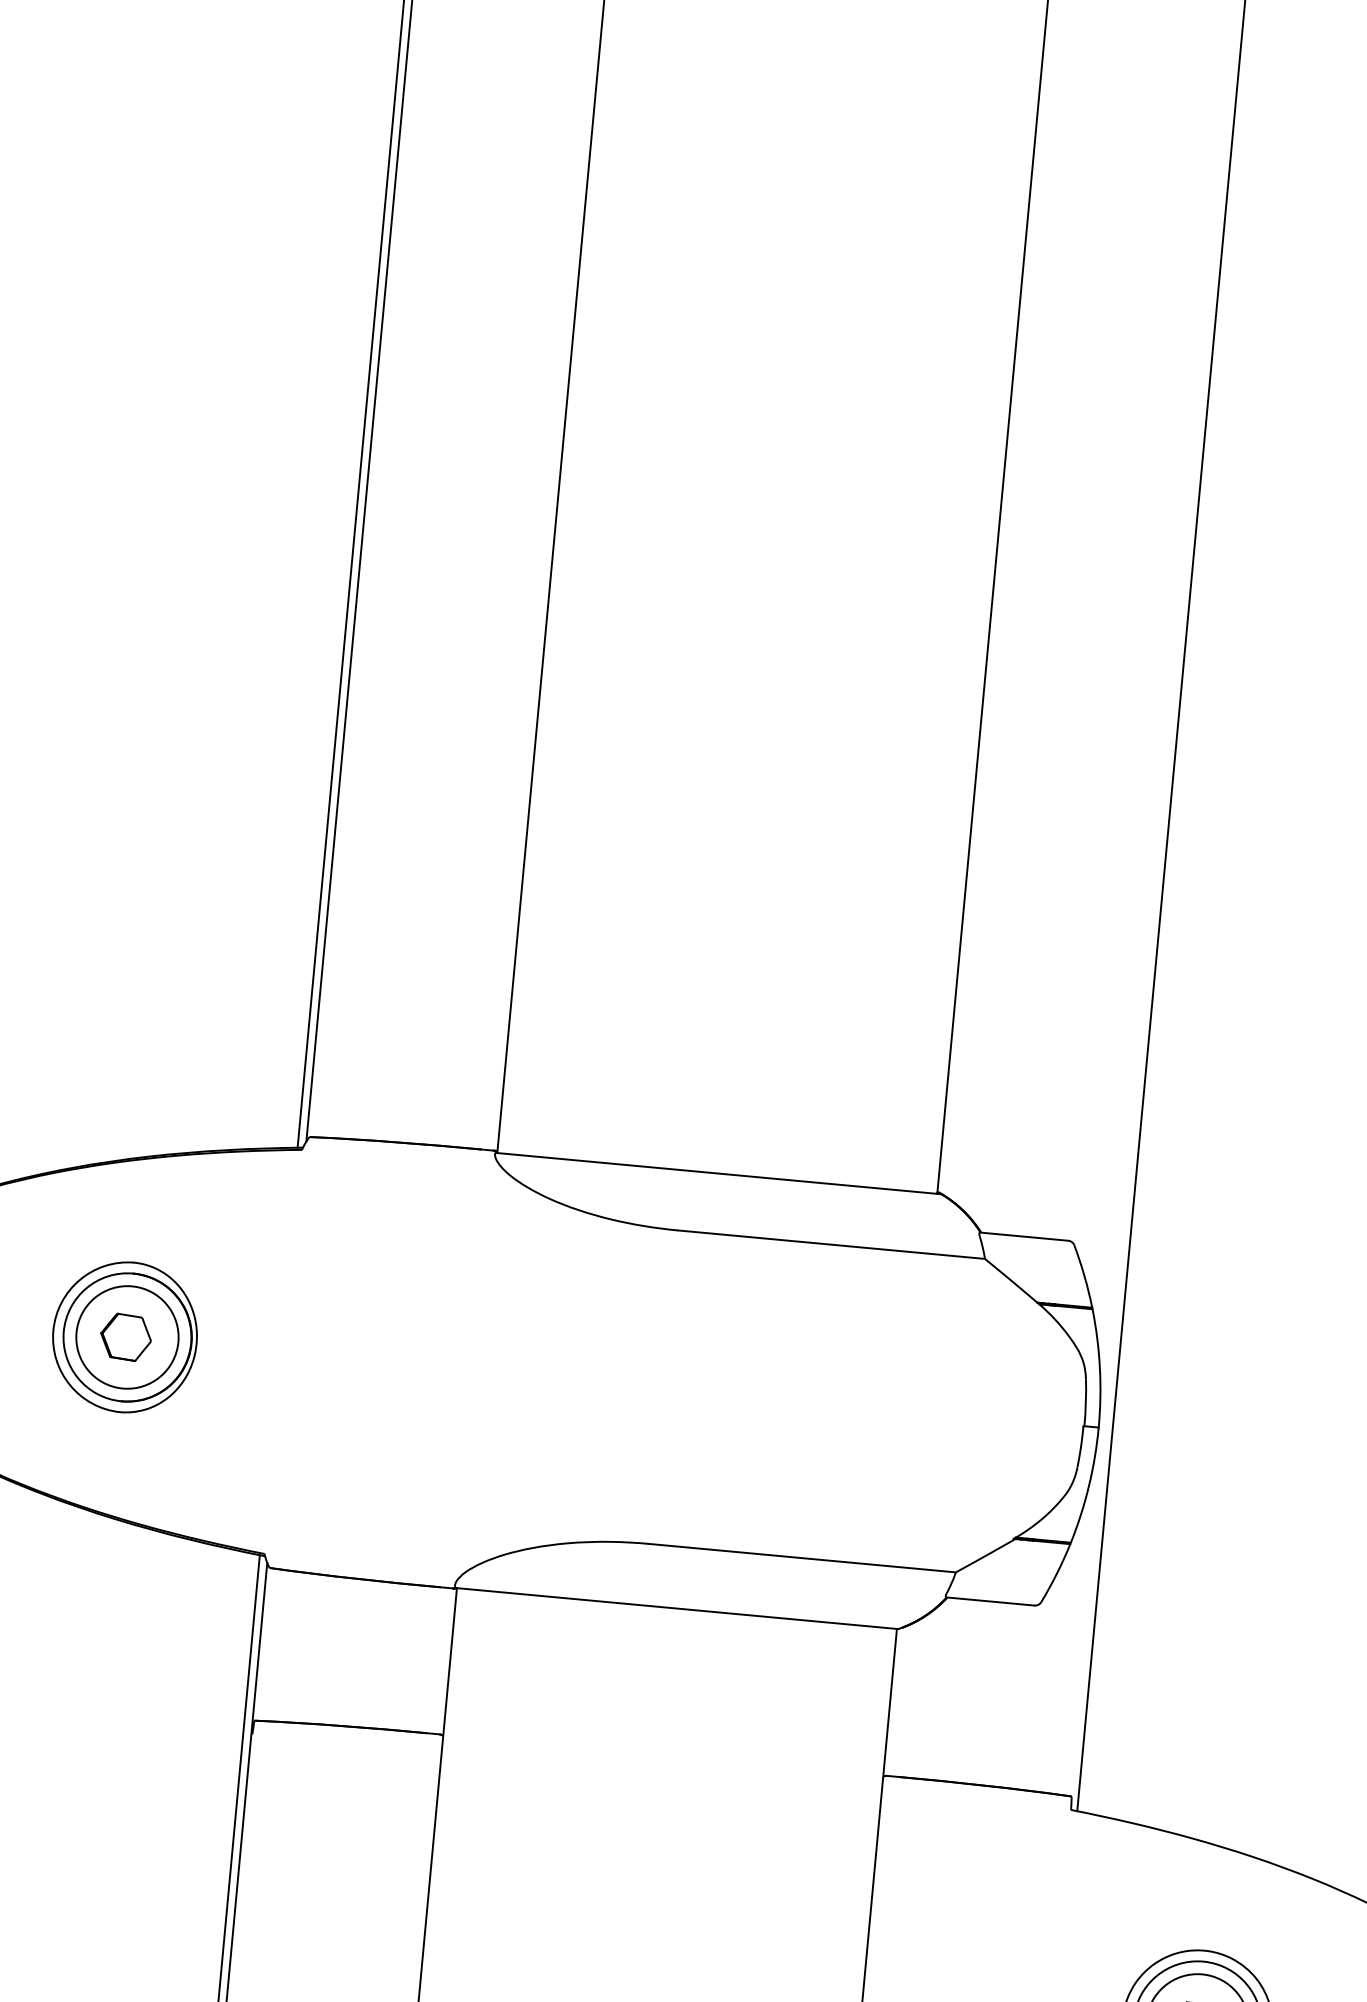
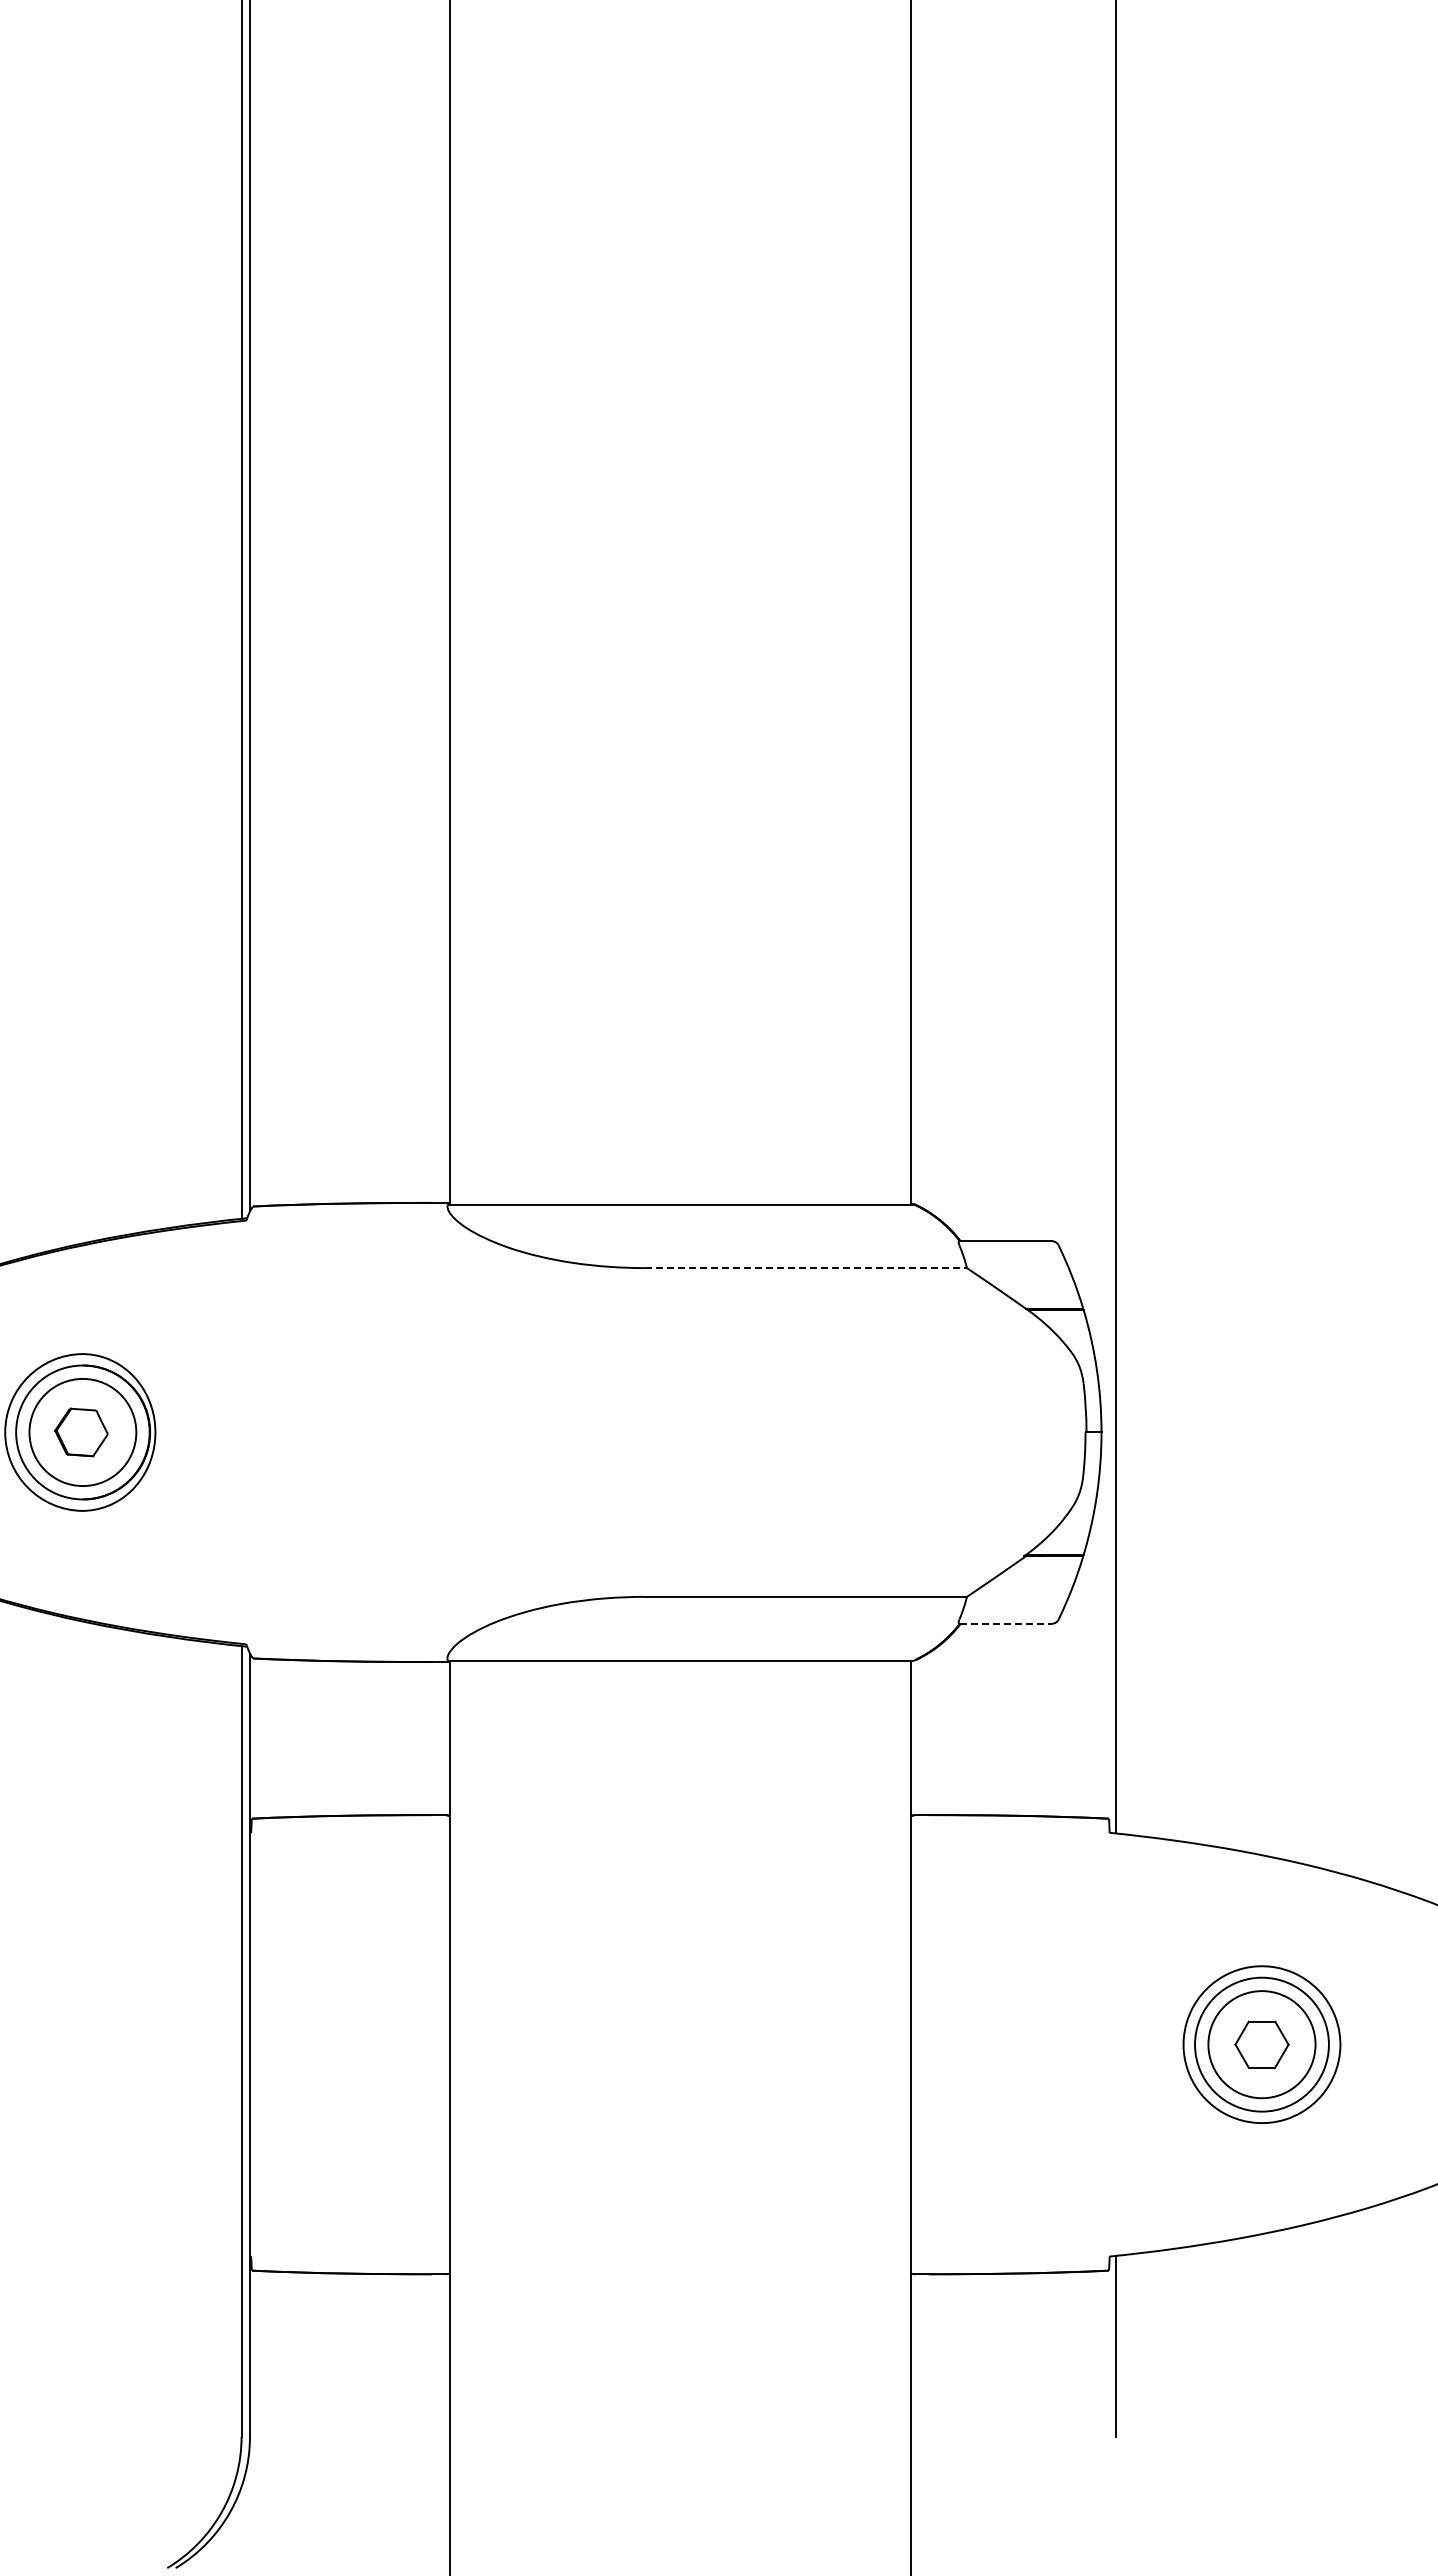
line: (831, 1245) -> (806, 1268), solid -> dashed
line: (990, 1601) -> (1005, 1623), solid -> dashed

